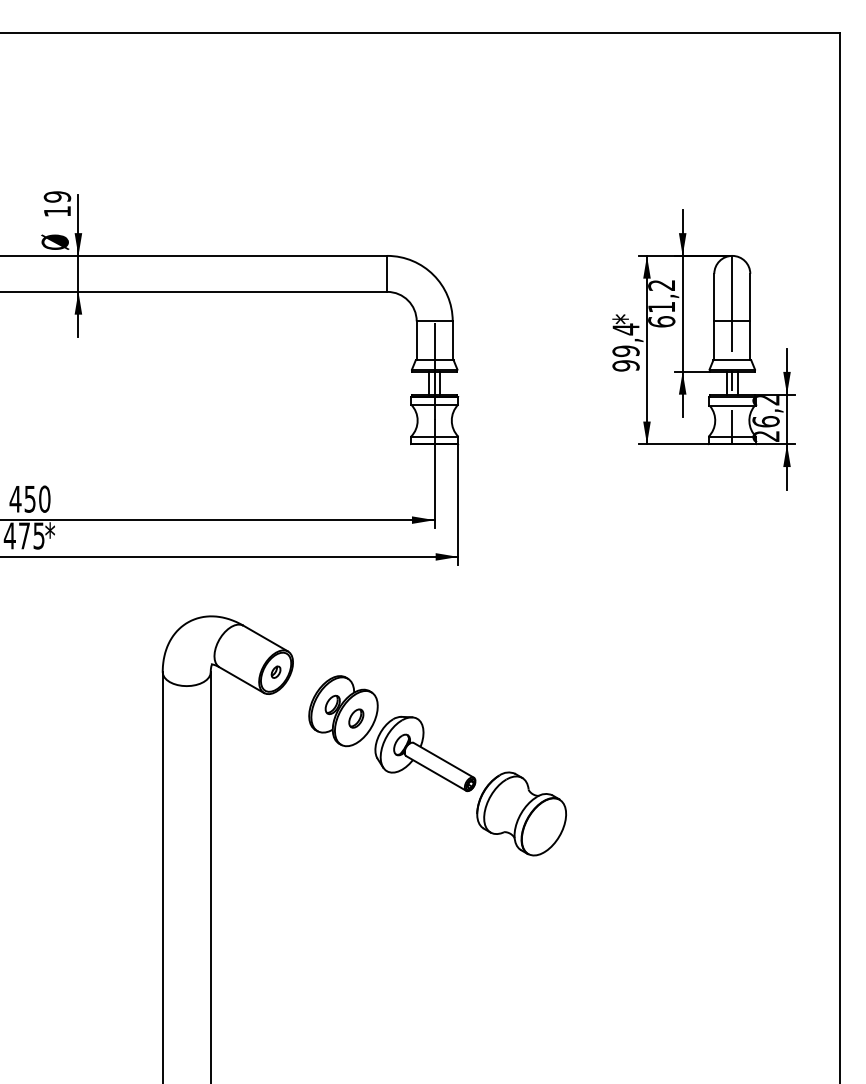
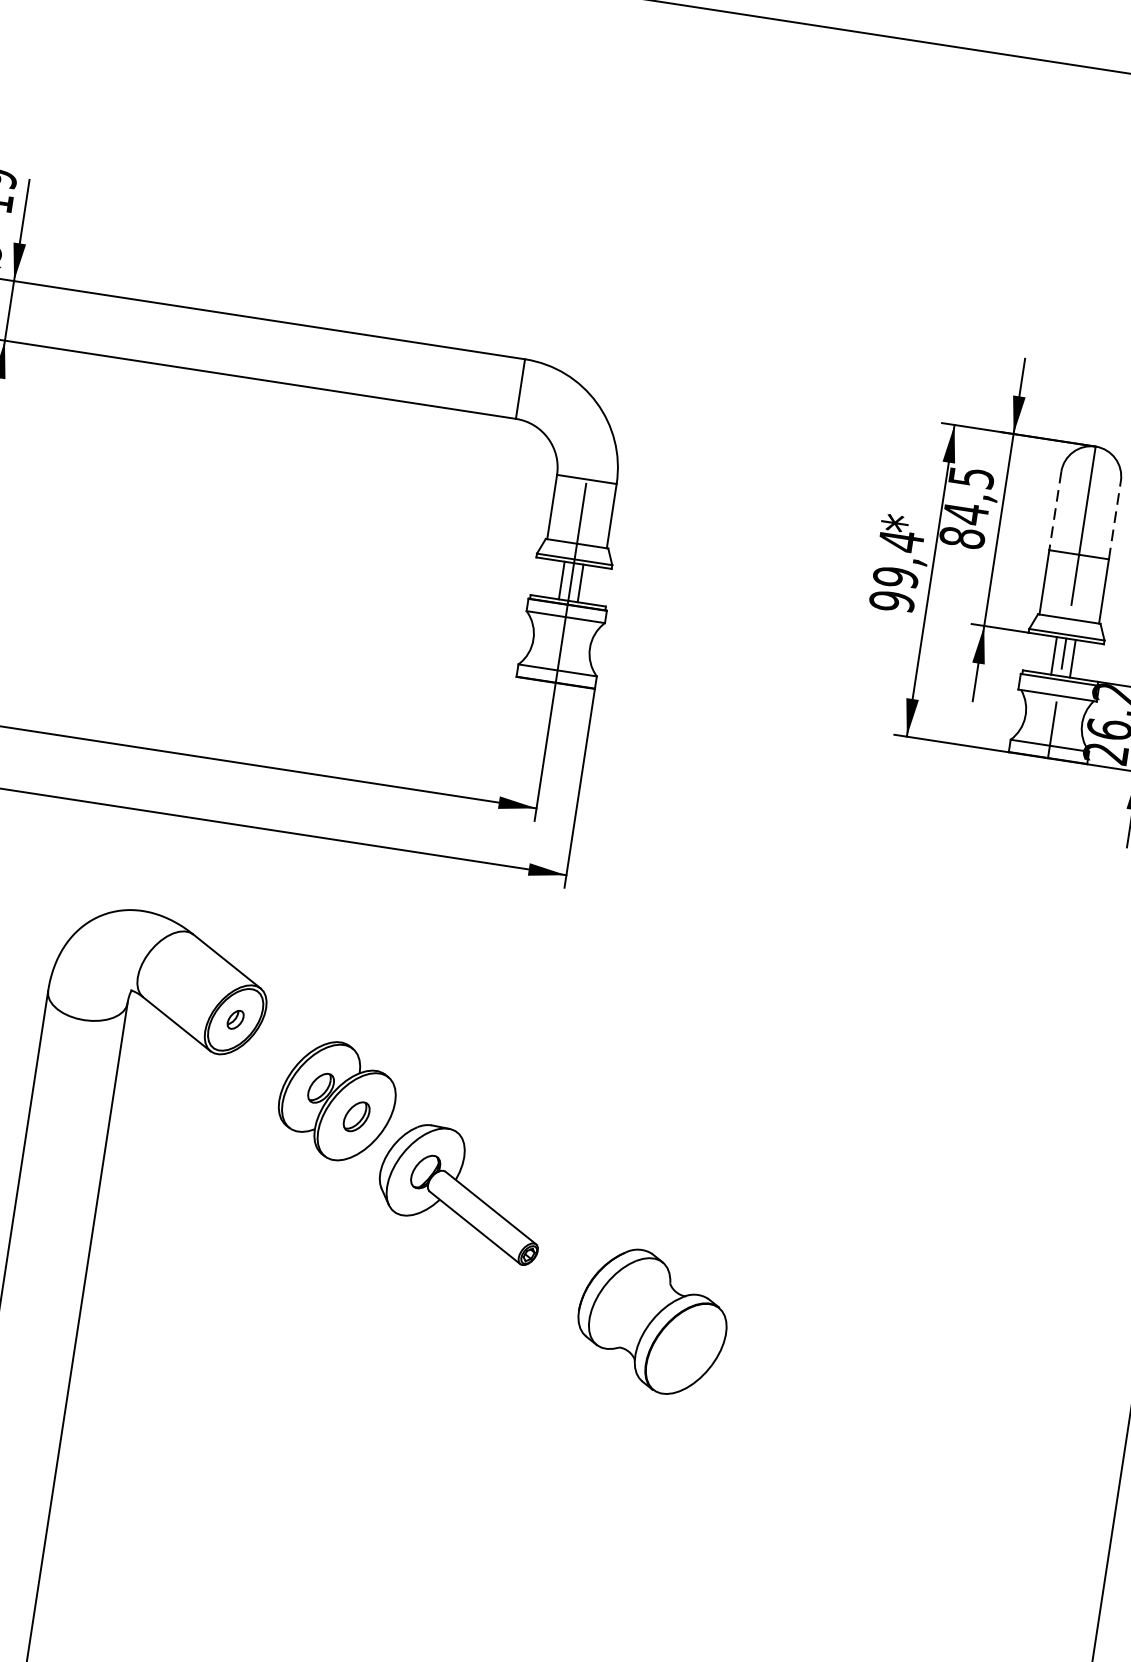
line: (714, 297) -> (1055, 510), solid -> dashed
line: (750, 297) -> (1115, 520), solid -> dashed
text: (661, 303) -> (966, 507), 61,2 -> 84,5
part: (521, 813) -> (652, 1321), moved

